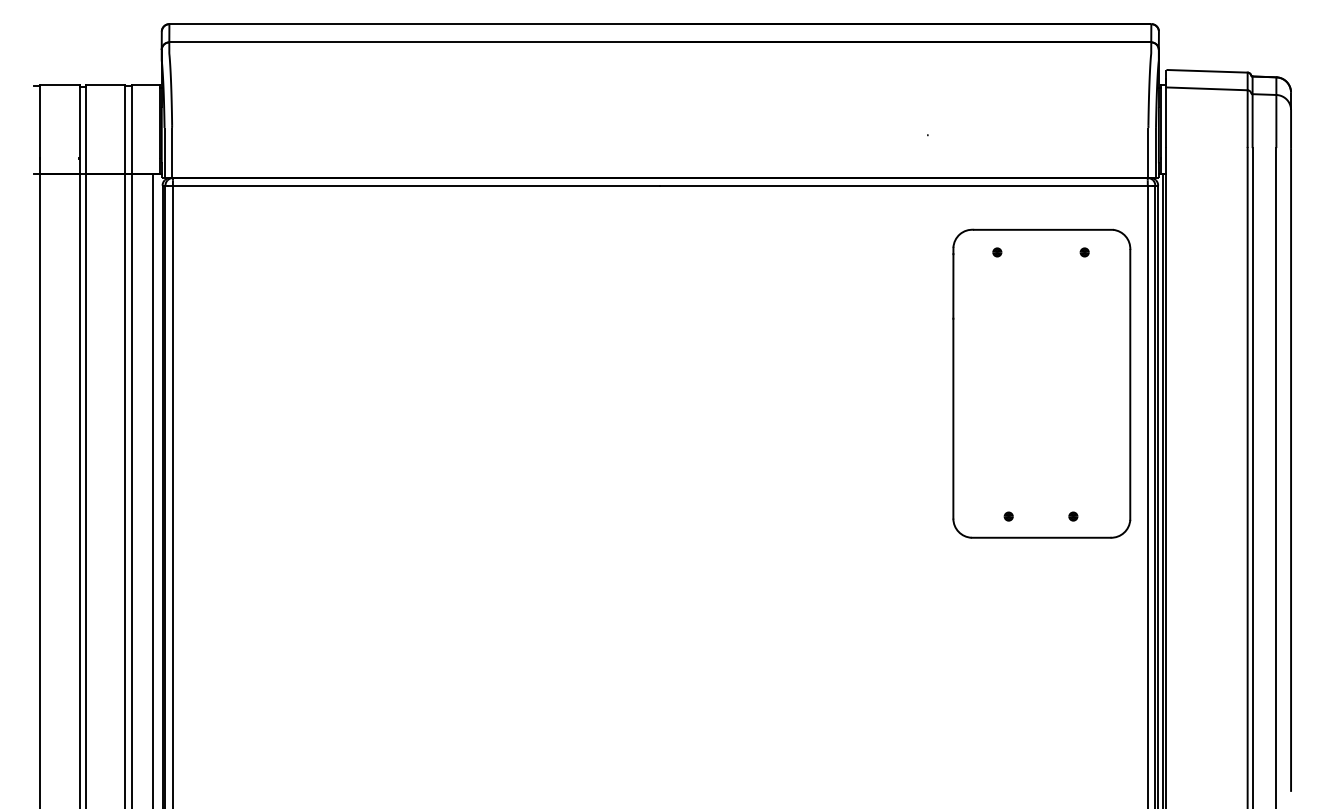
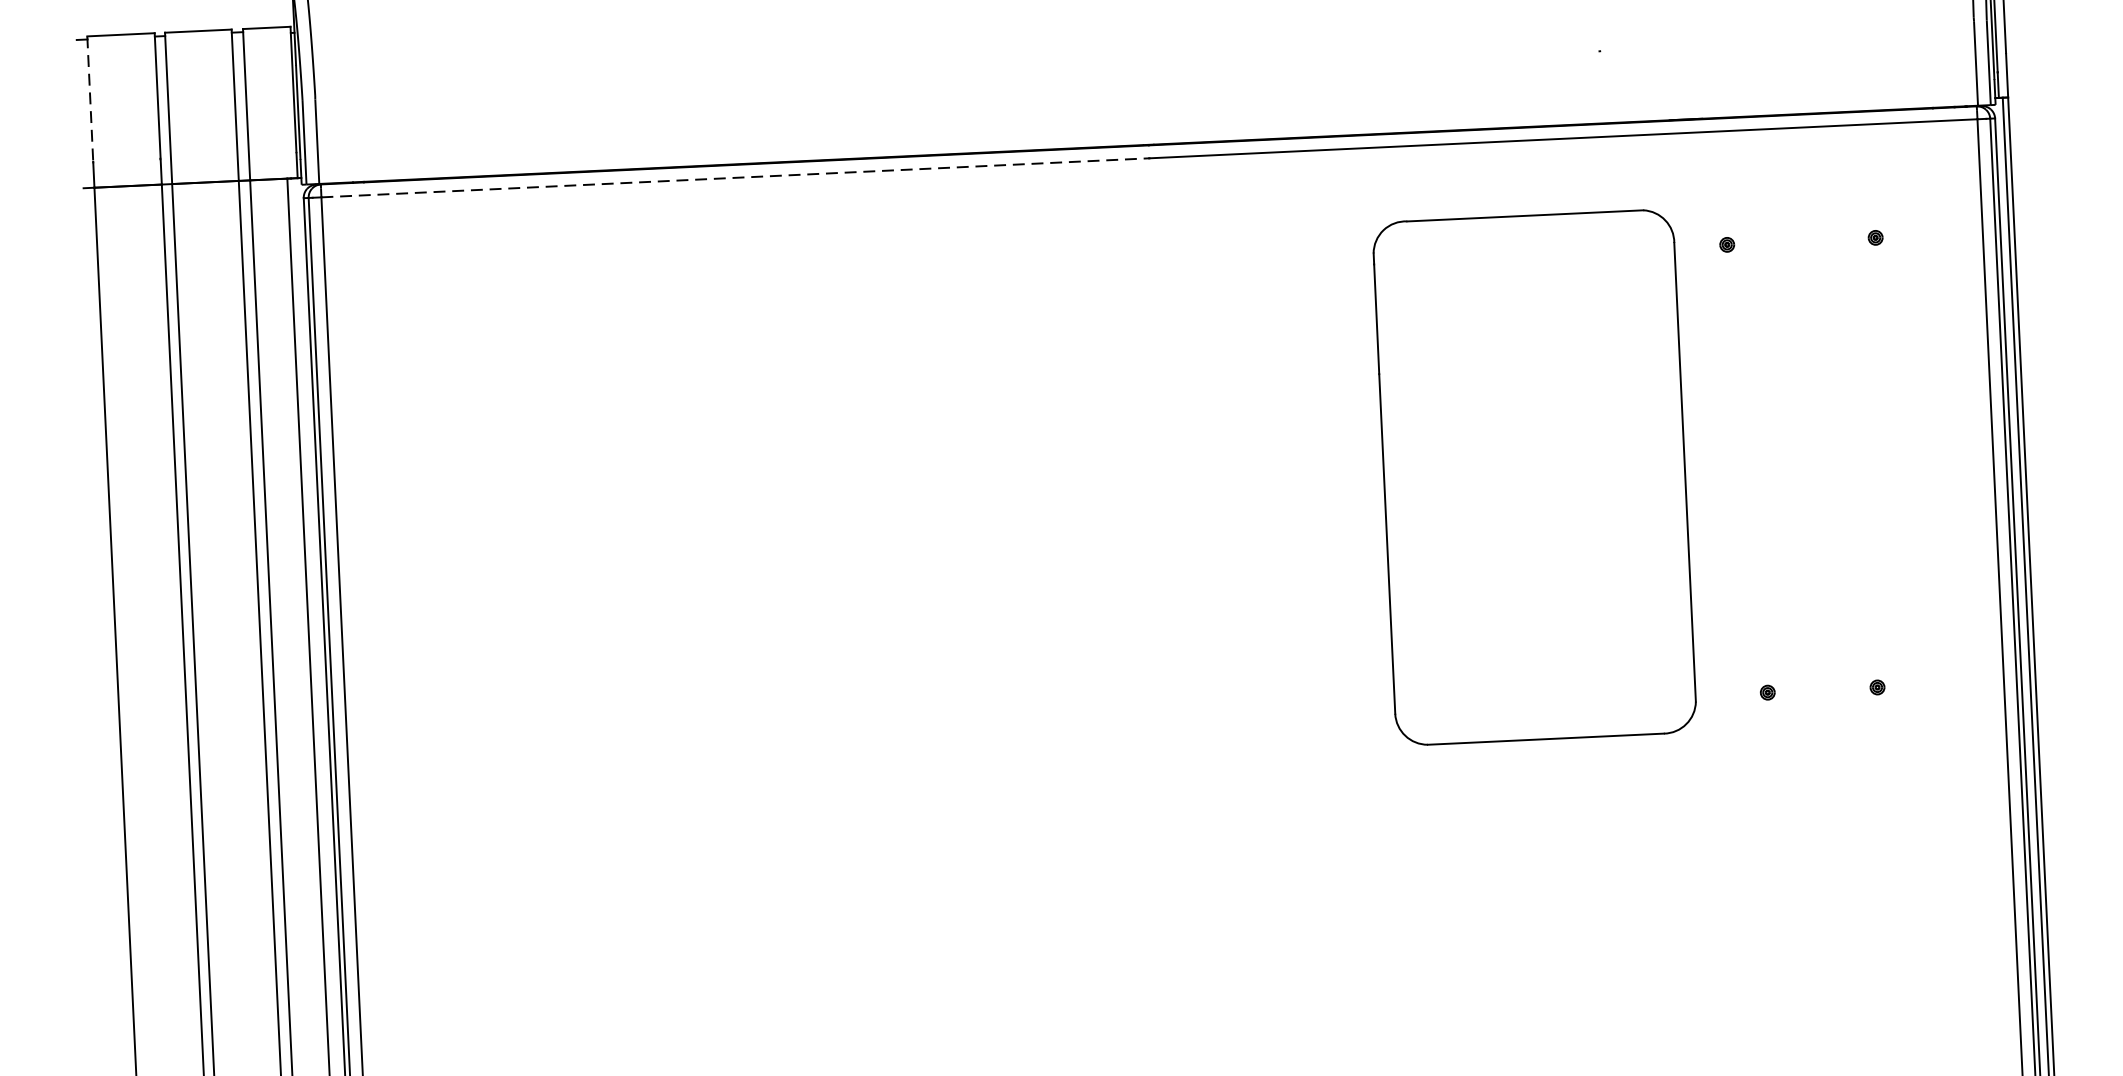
line: (39, 121) -> (89, 99), solid -> dashed
line: (416, 185) -> (735, 177), solid -> dashed
part: (1041, 383) -> (1534, 477), moved

